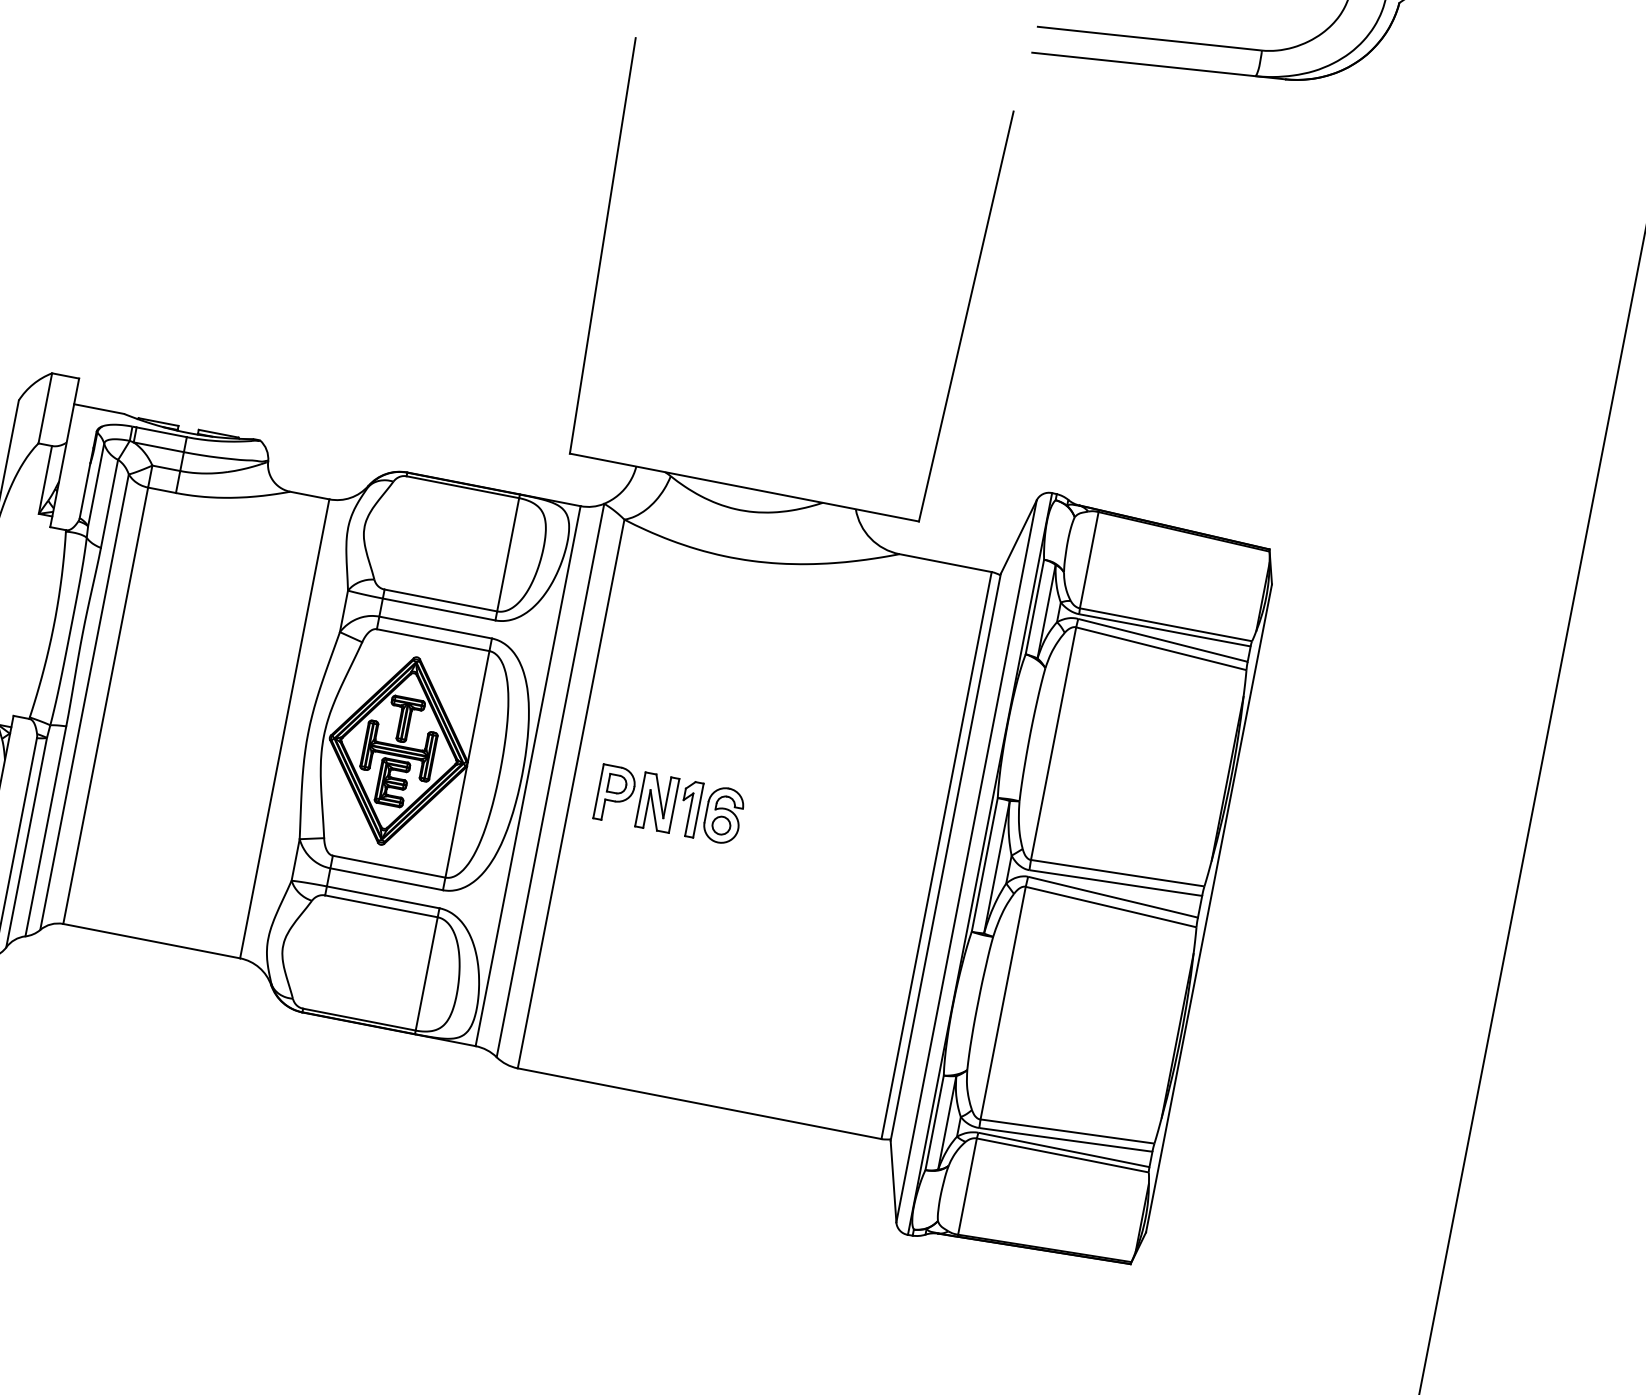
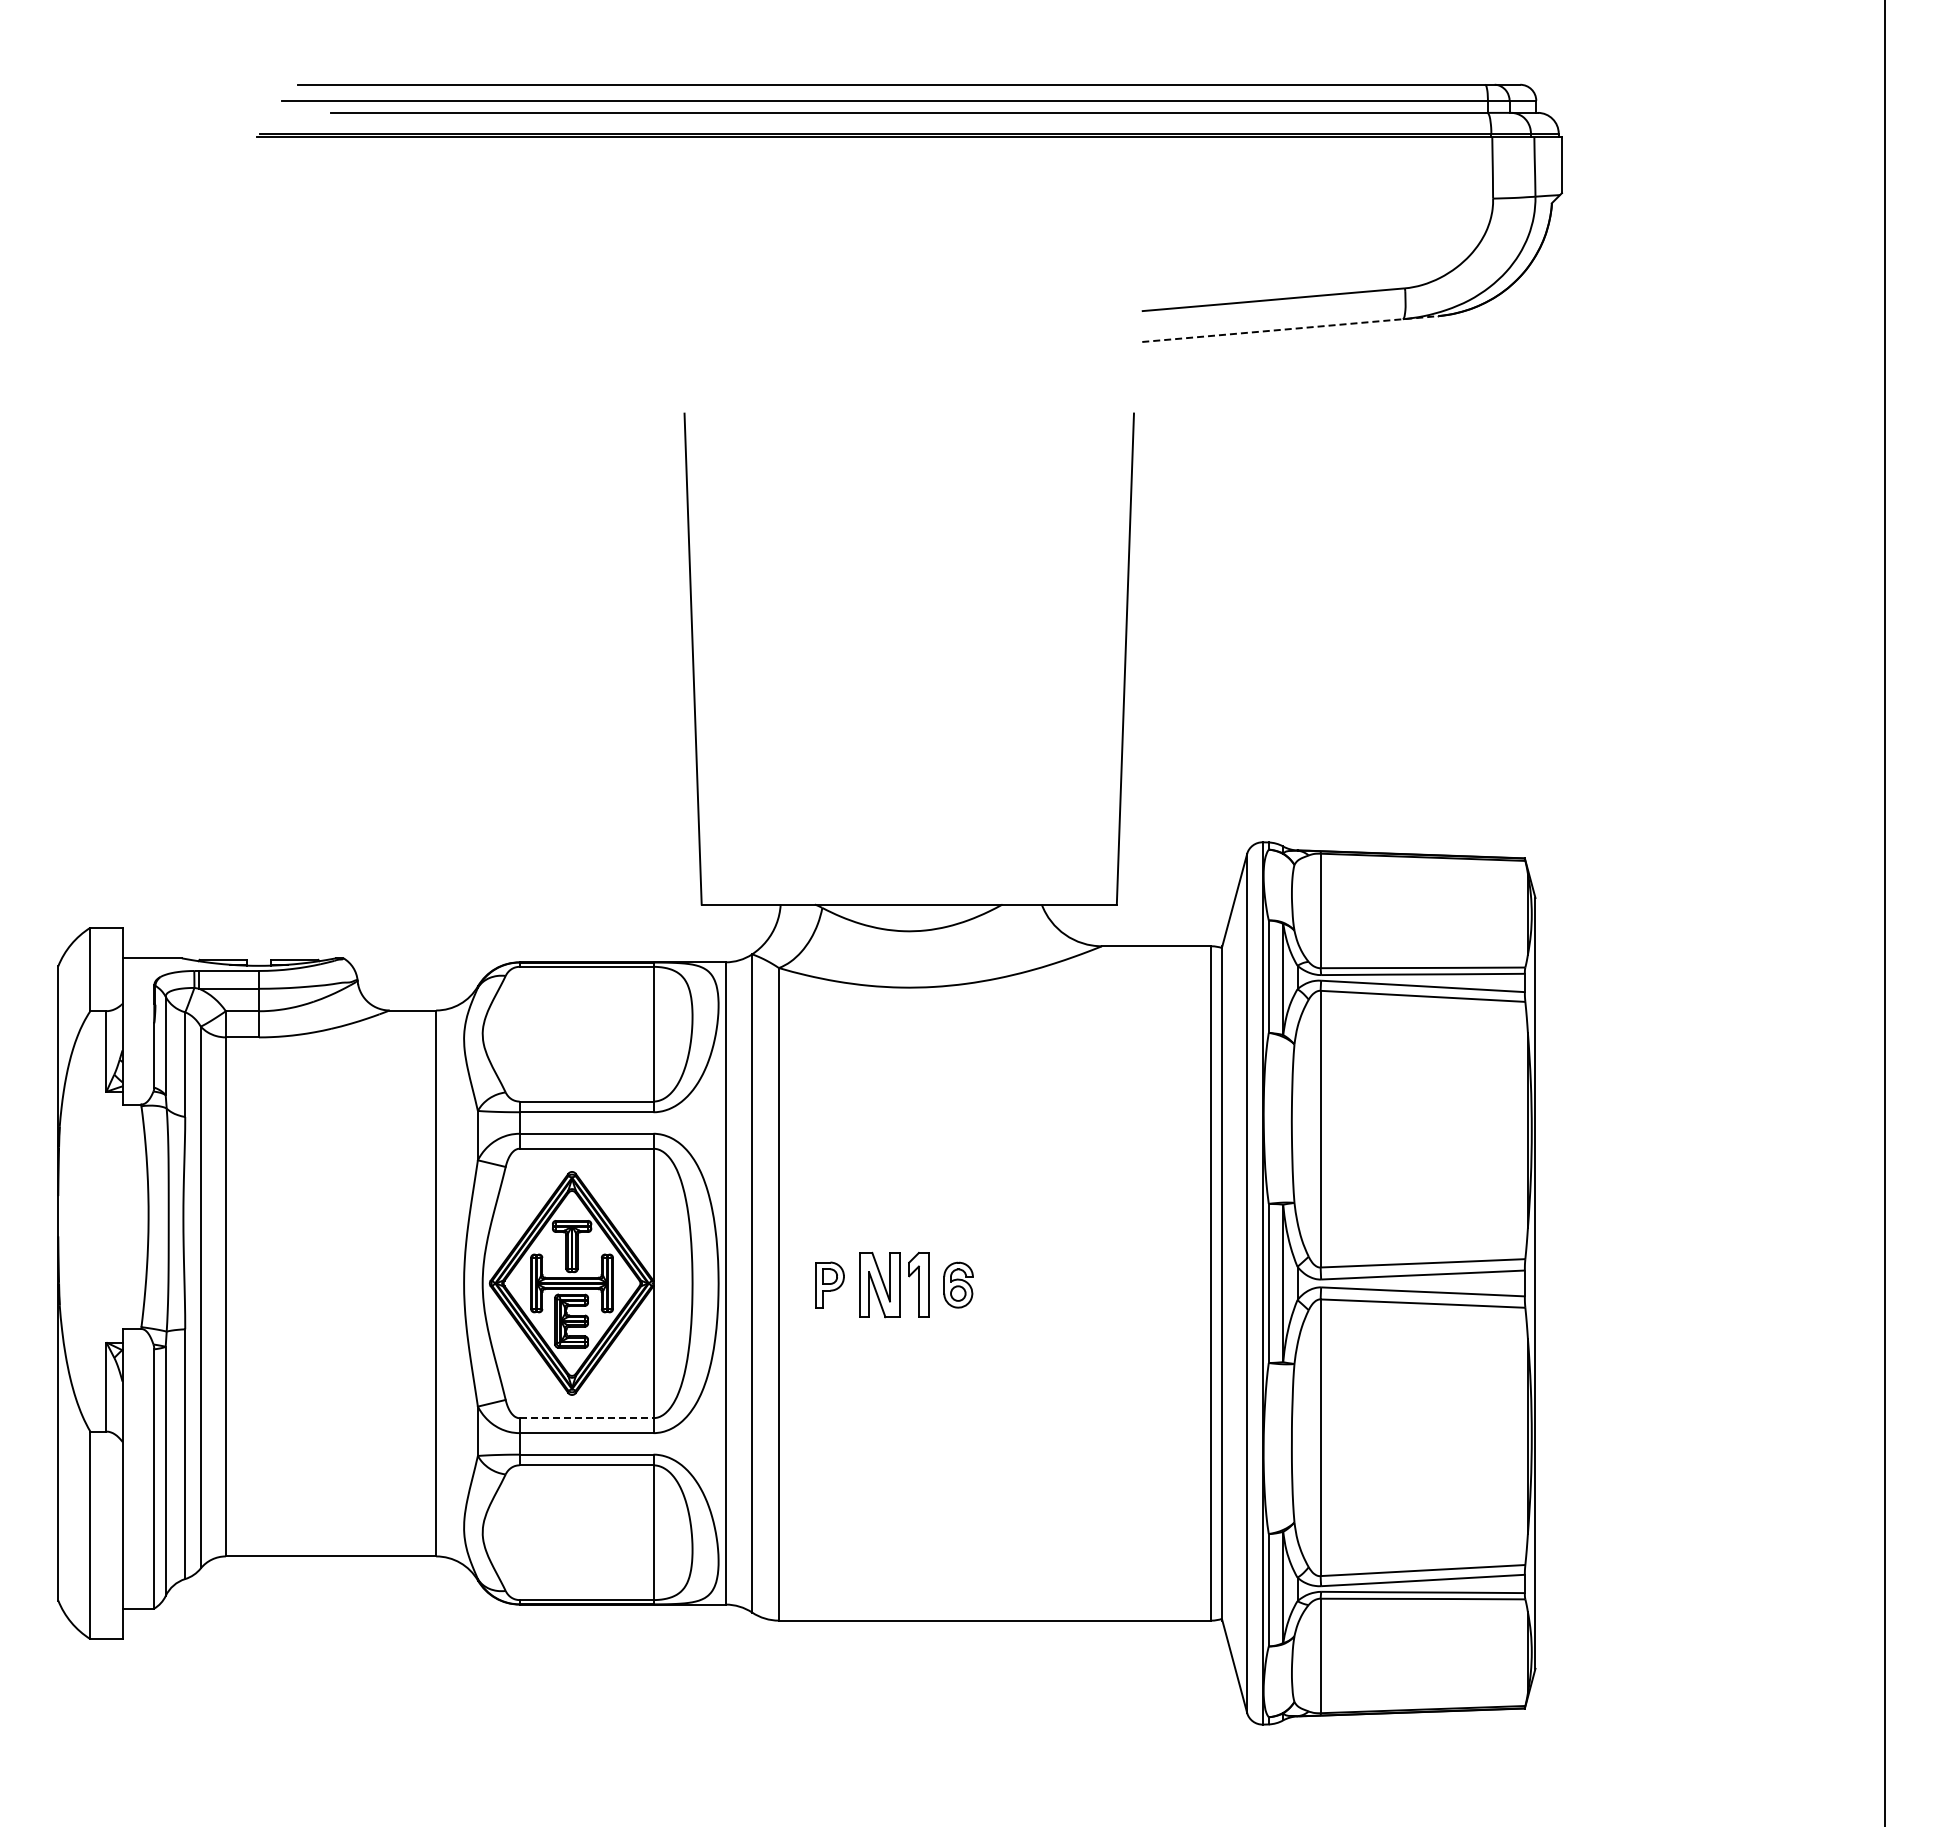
line: (1158, 66) -> (1290, 329), solid -> dashed
part: (615, 794) -> (829, 1284), size x0.7
part: (723, 815) -> (958, 1285), size x0.7
line: (389, 866) -> (586, 1418), solid -> dashed

